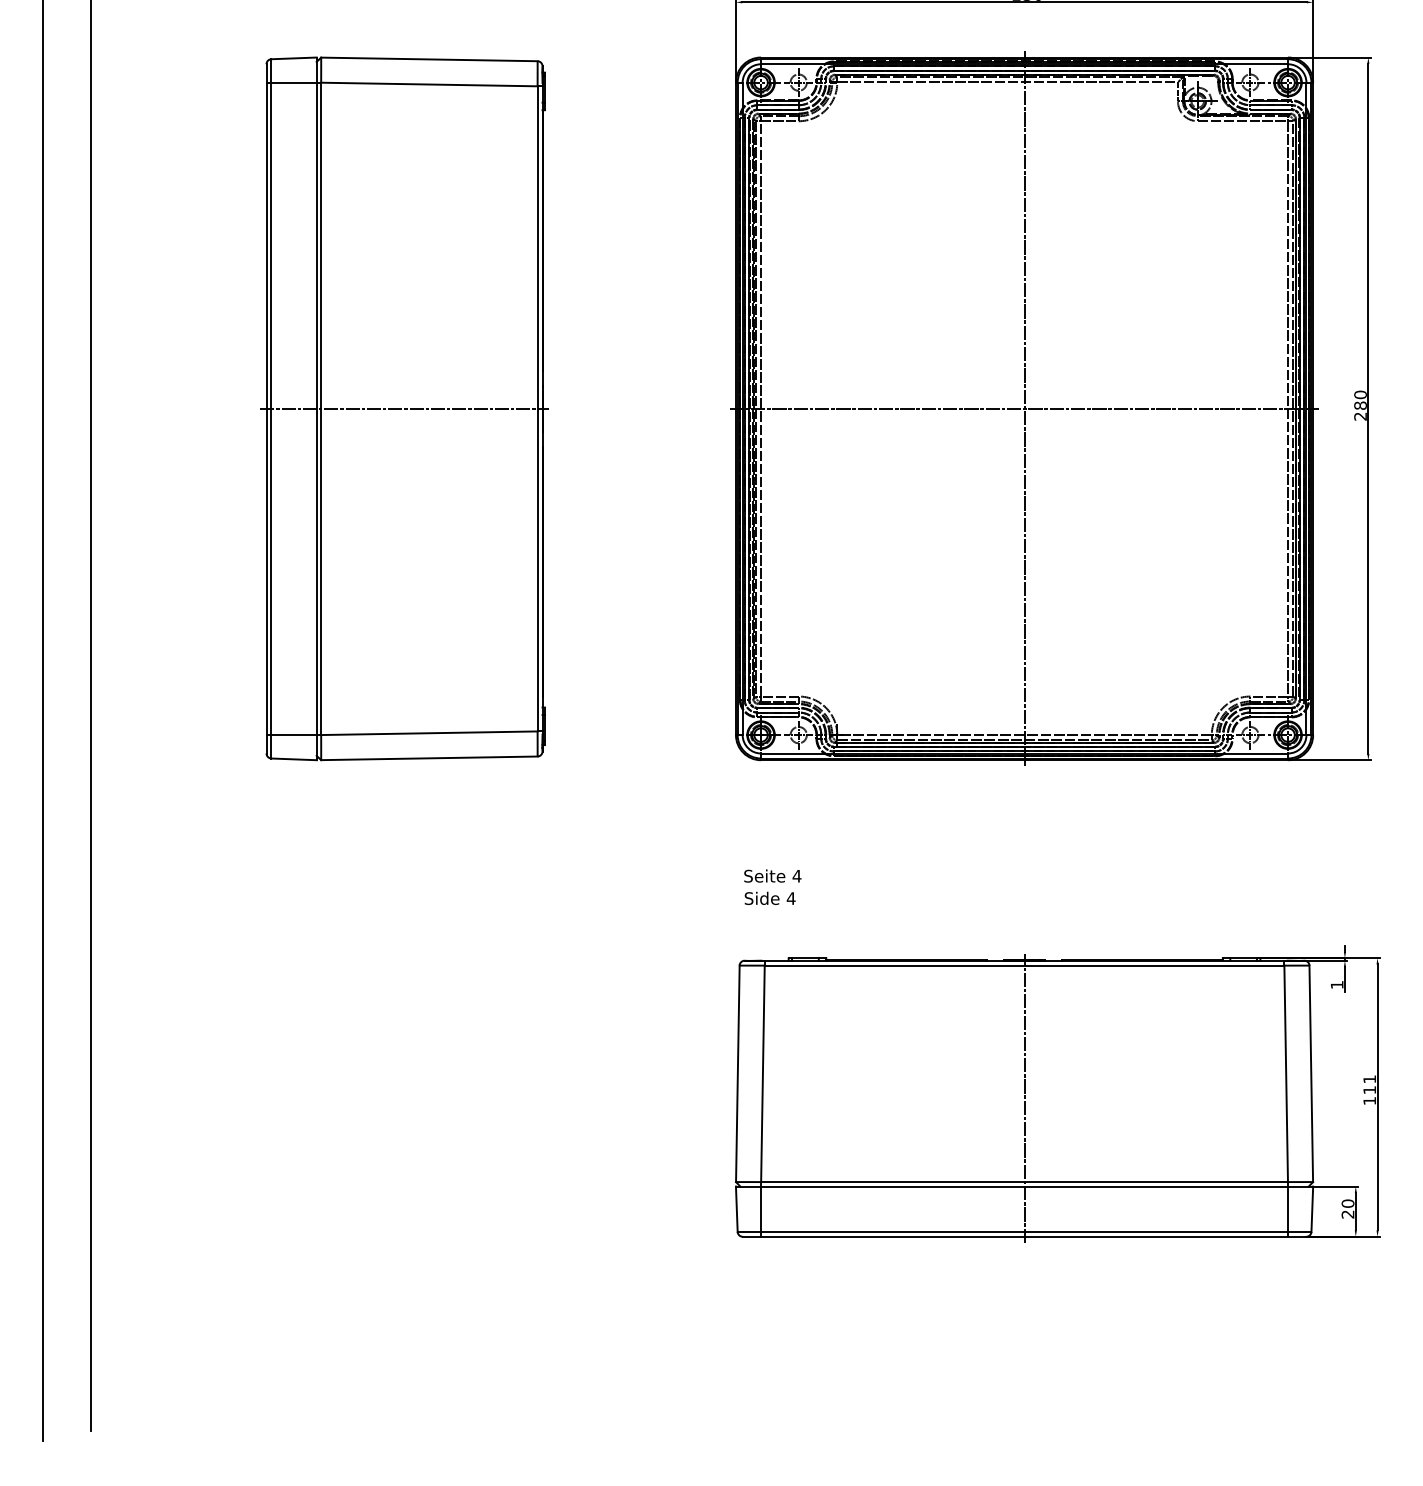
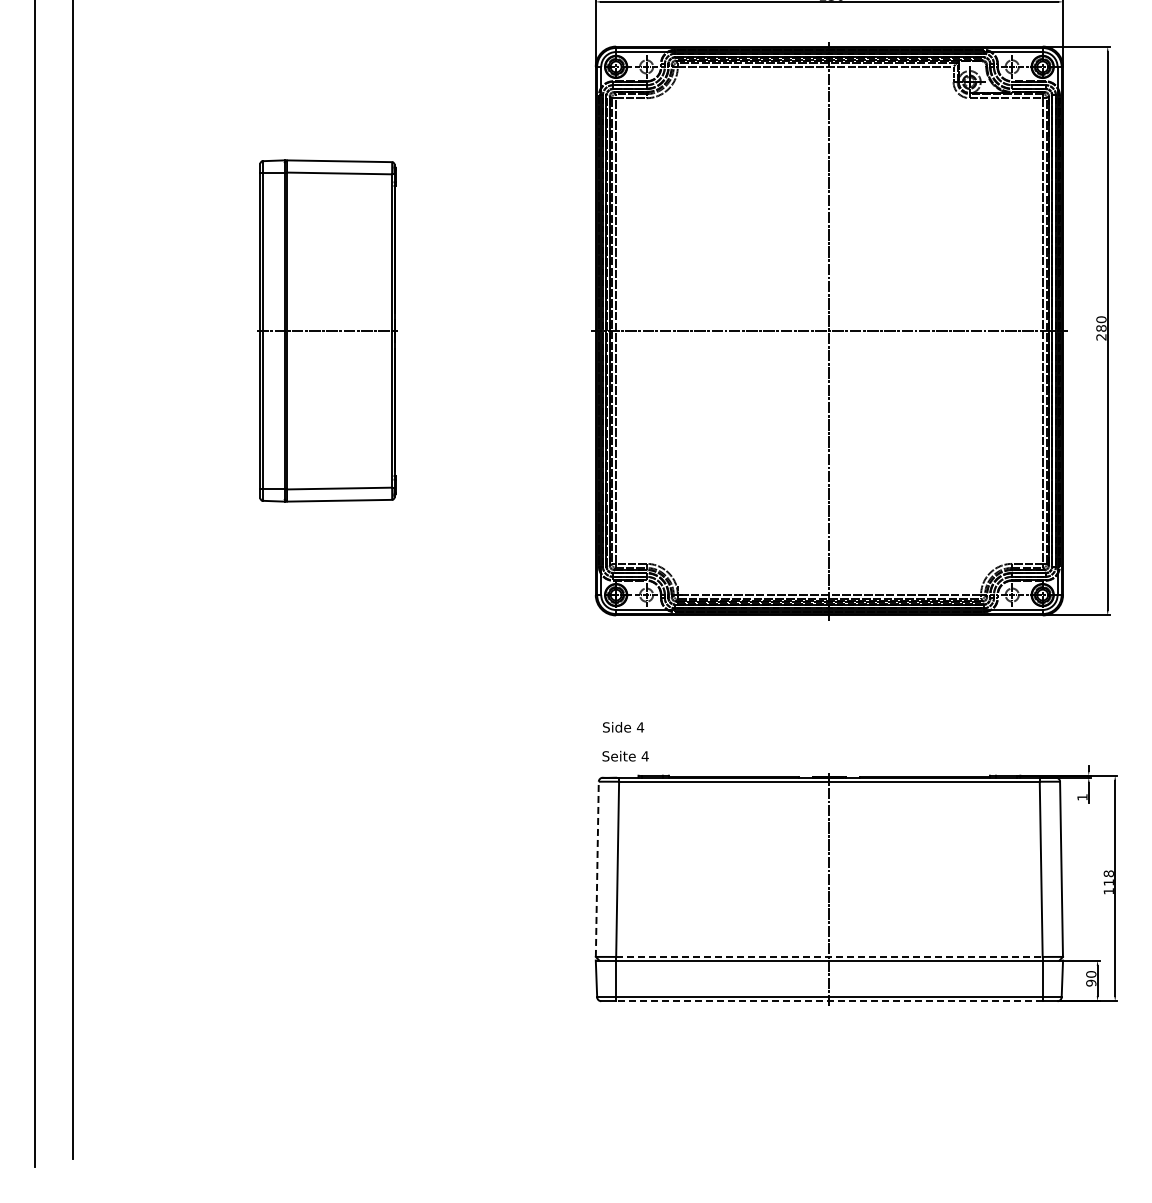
part: (404, 408) -> (327, 330), size x0.6
text: (772, 875) -> (625, 755), moved
line: (738, 1074) -> (597, 869), solid -> dashed
text: (1369, 1079) -> (1108, 873), 111 -> 118
line: (1024, 1181) -> (829, 956), solid -> dashed
text: (1348, 1213) -> (1091, 982), 20 -> 90
line: (1023, 1237) -> (828, 1001), solid -> dashed

